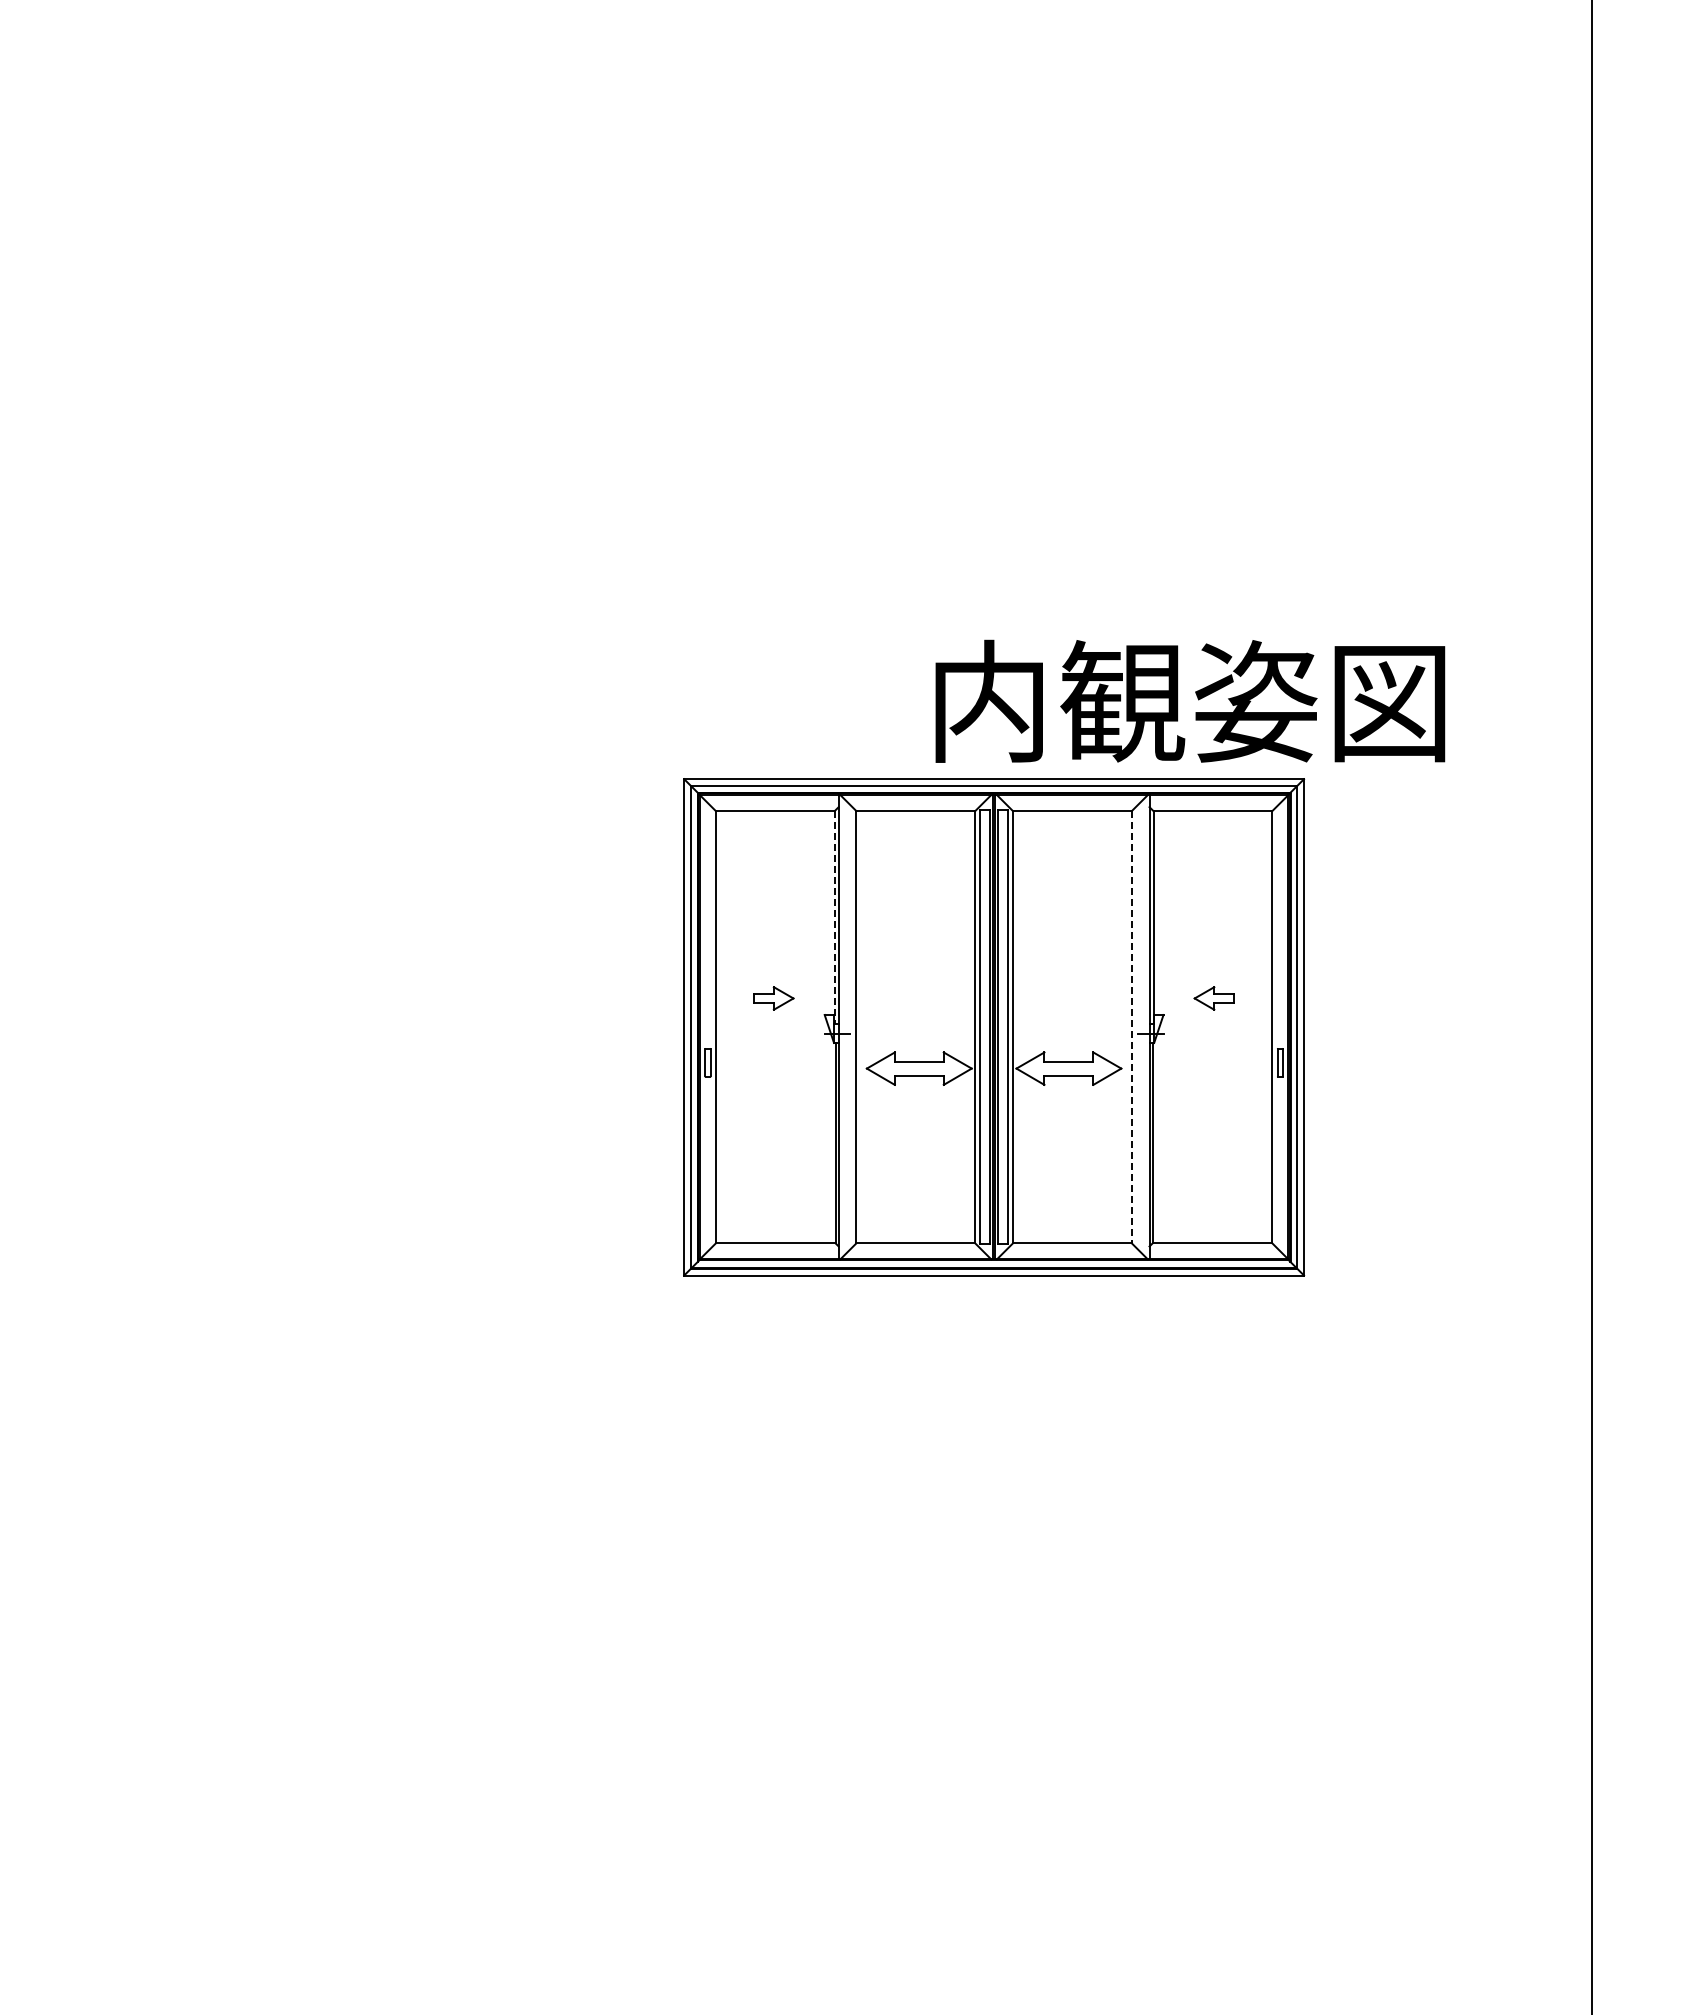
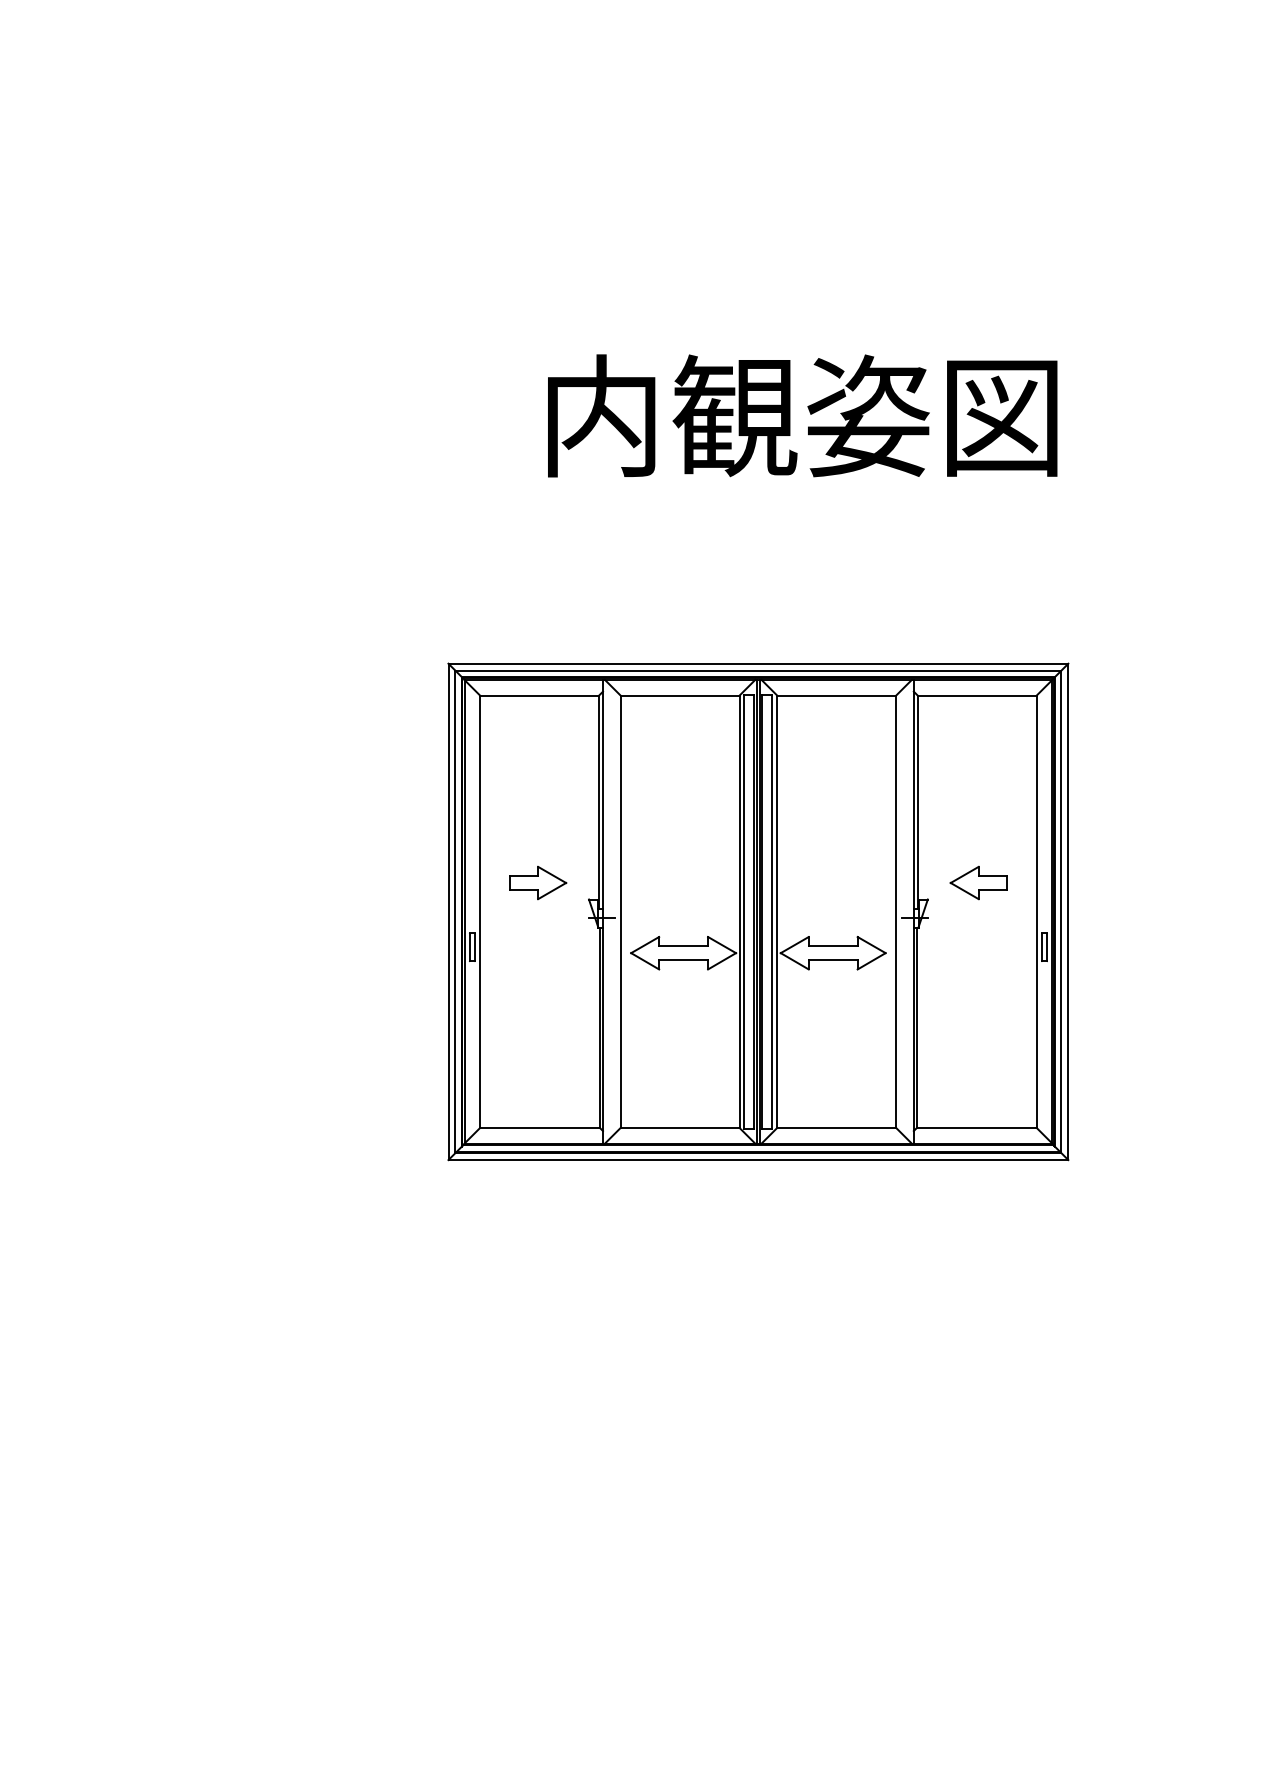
text: (1190, 700) -> (802, 415), moved
line: (834, 917) -> (598, 802), dashed -> solid
part: (773, 998) -> (537, 883), size x1.43
part: (1213, 998) -> (977, 883), size x1.43
line: (1131, 1027) -> (895, 912), dashed -> solid

